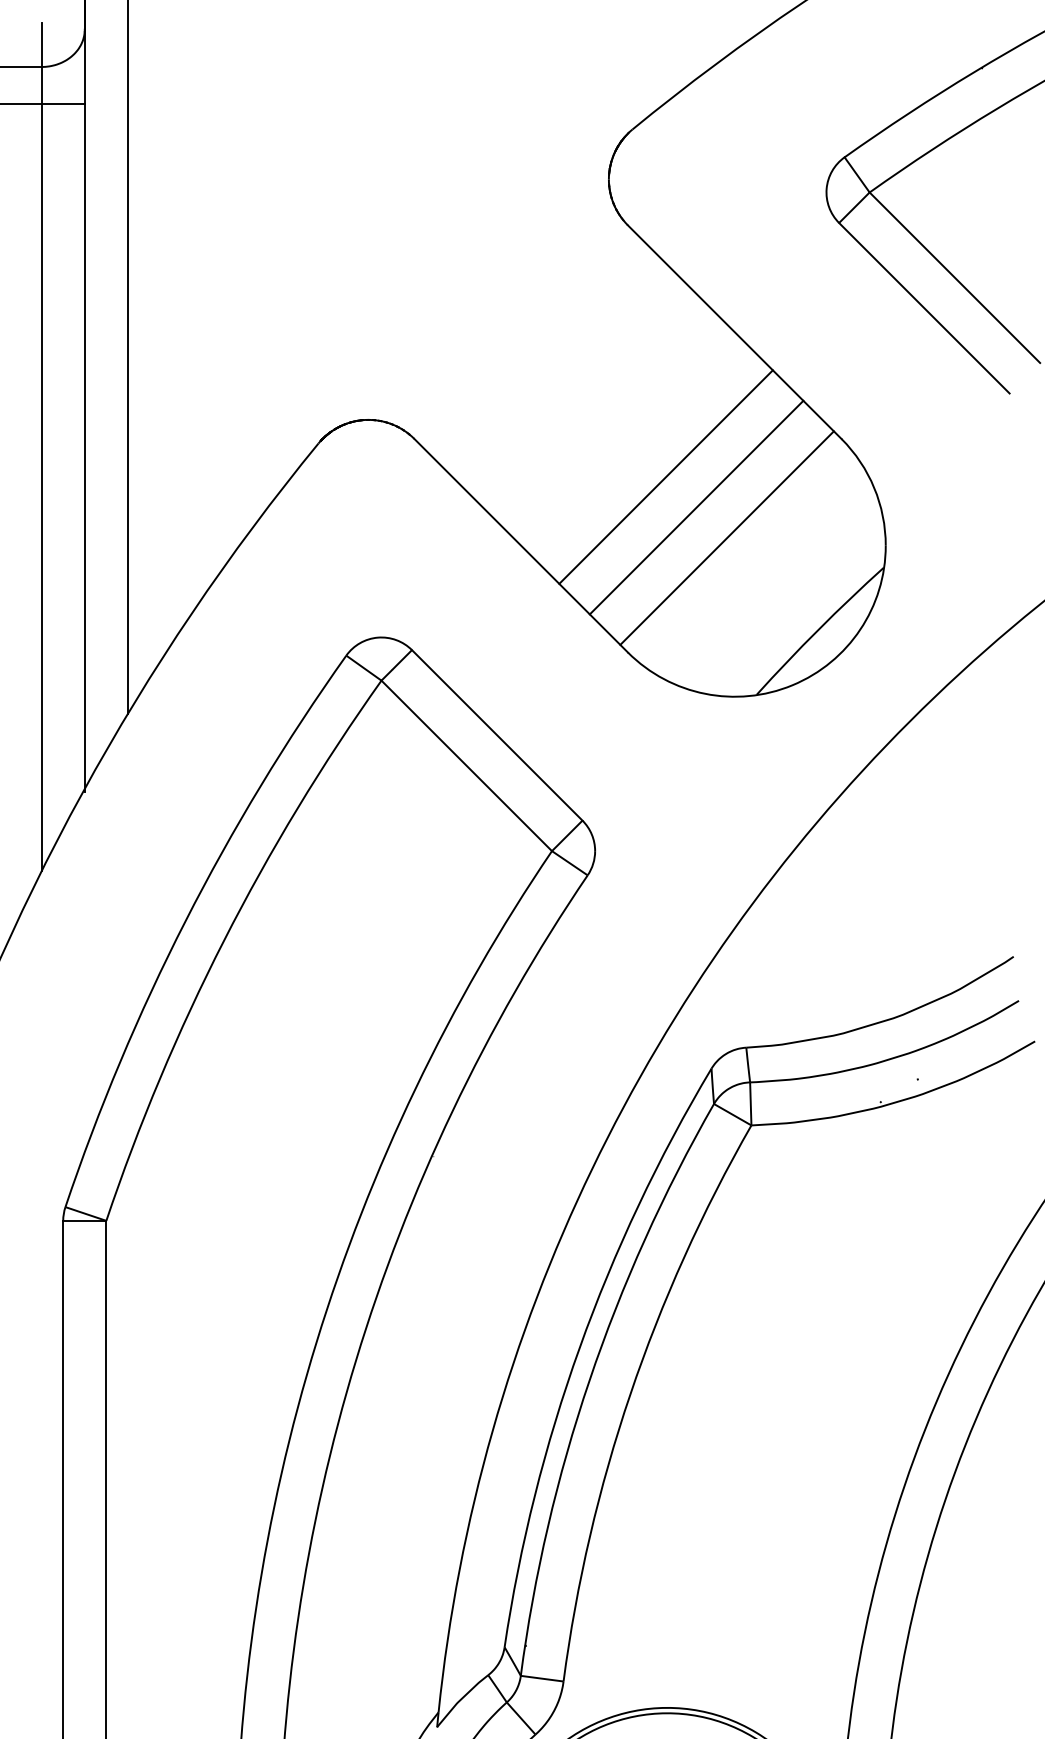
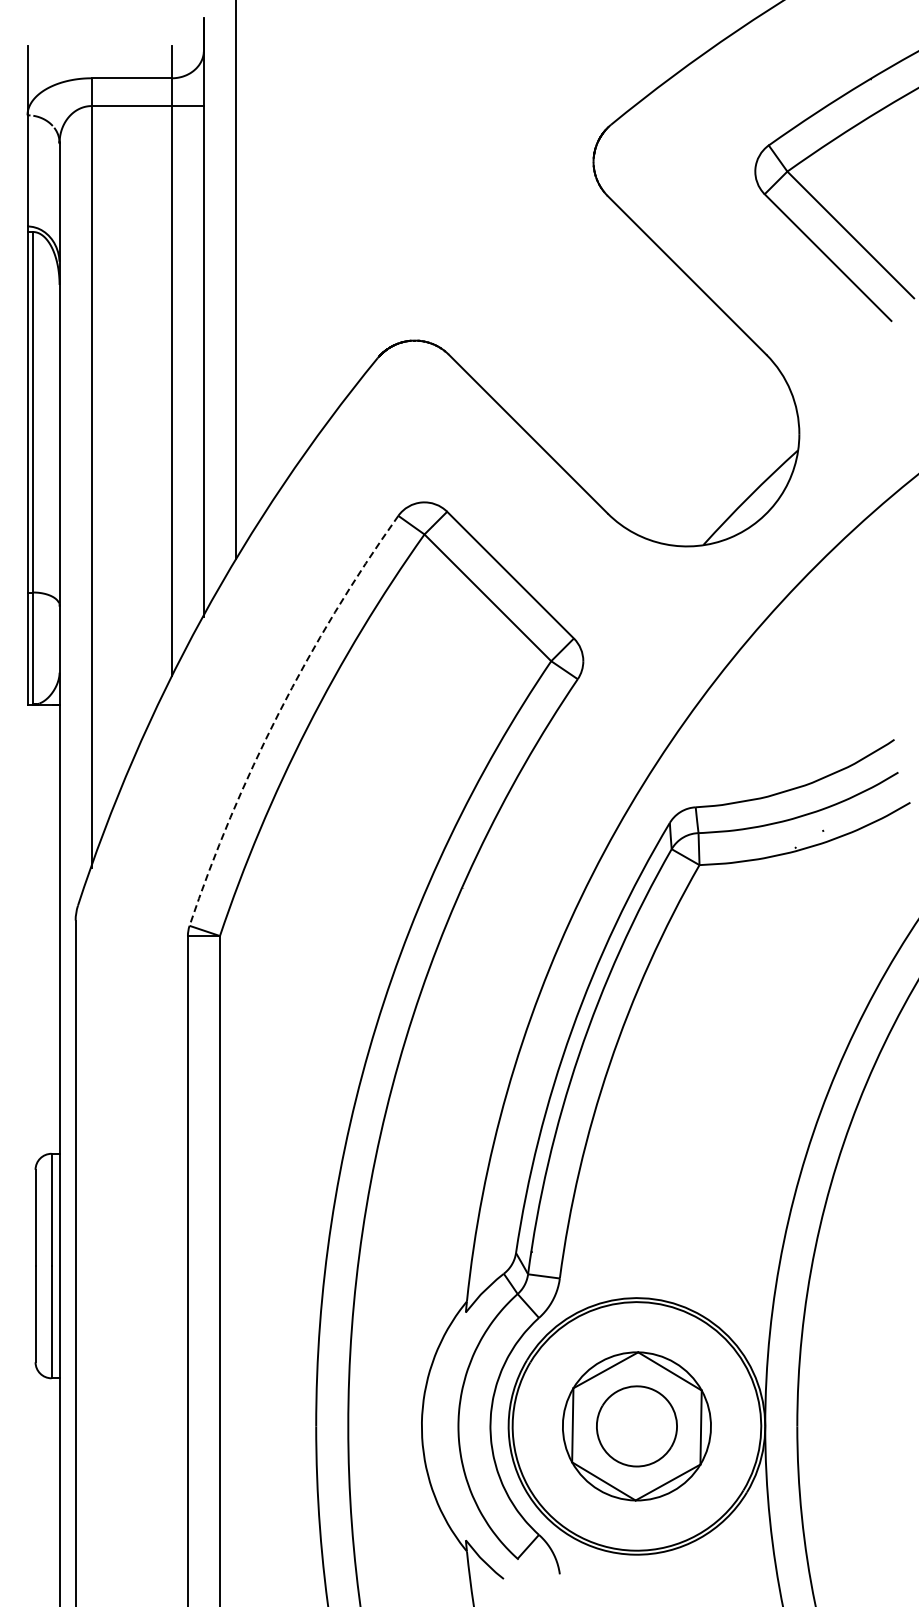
line: (665, 476) -> (635, 382), removed
line: (696, 507) -> (658, 405), removed
line: (727, 538) -> (681, 428), removed
arc: (185, 921) -> (278, 713), solid -> dashed

